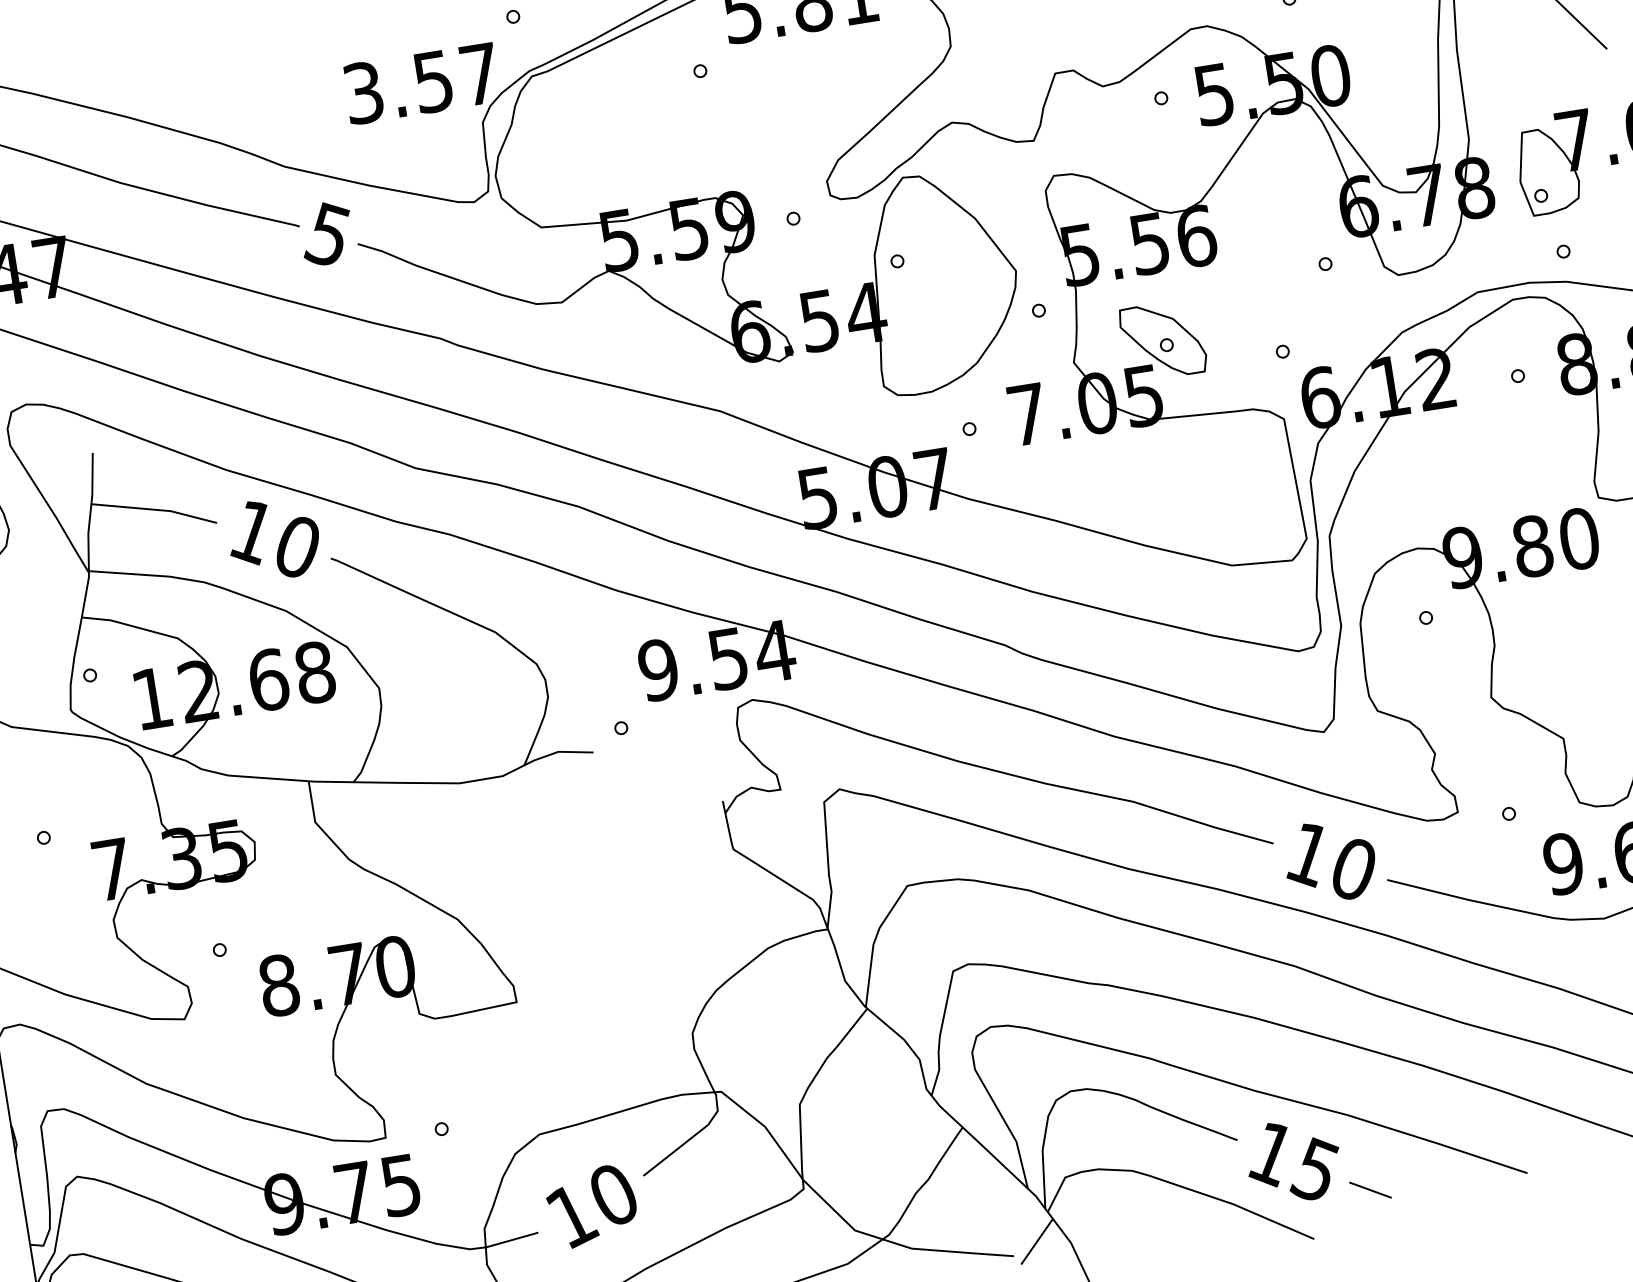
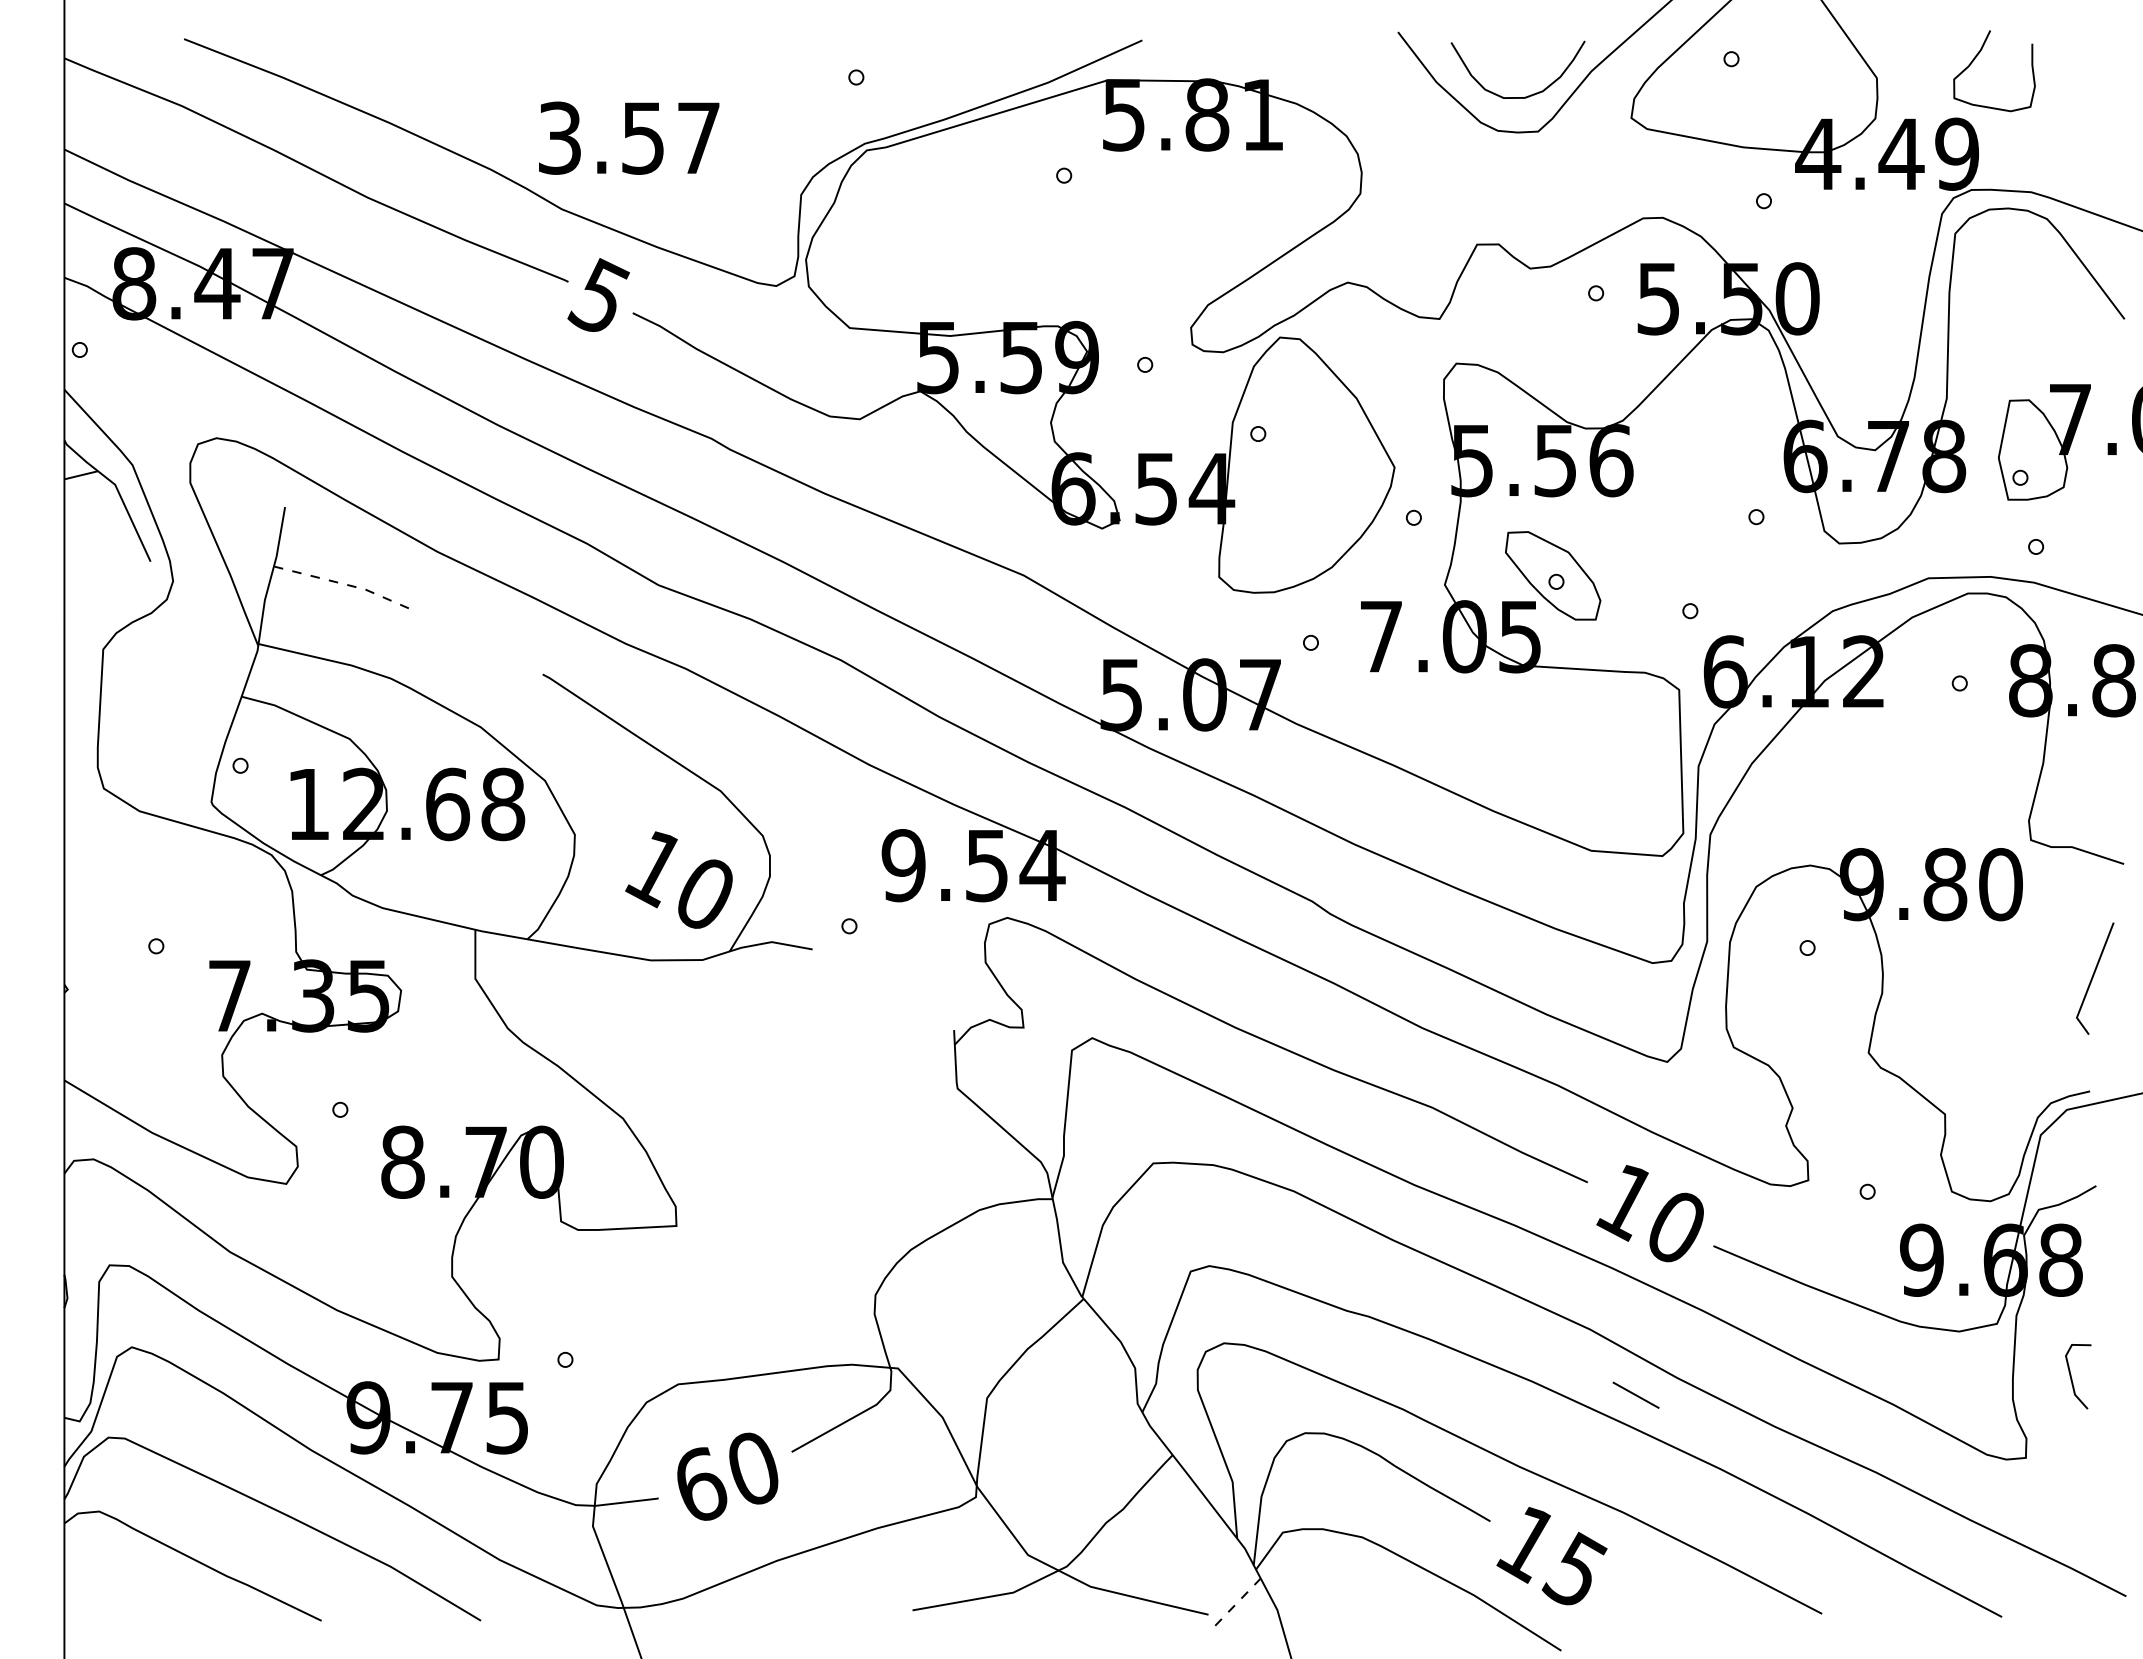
text: (421, 83) -> (629, 137), moved
line: (155, 510) -> (347, 585), solid -> dashed
text: (273, 538) -> (678, 879), moved
line: (1369, 1189) -> (1635, 1394), moved
text: (572, 1216) -> (701, 1485), 10 -> 60
line: (1037, 1241) -> (1238, 1602), solid -> dashed

